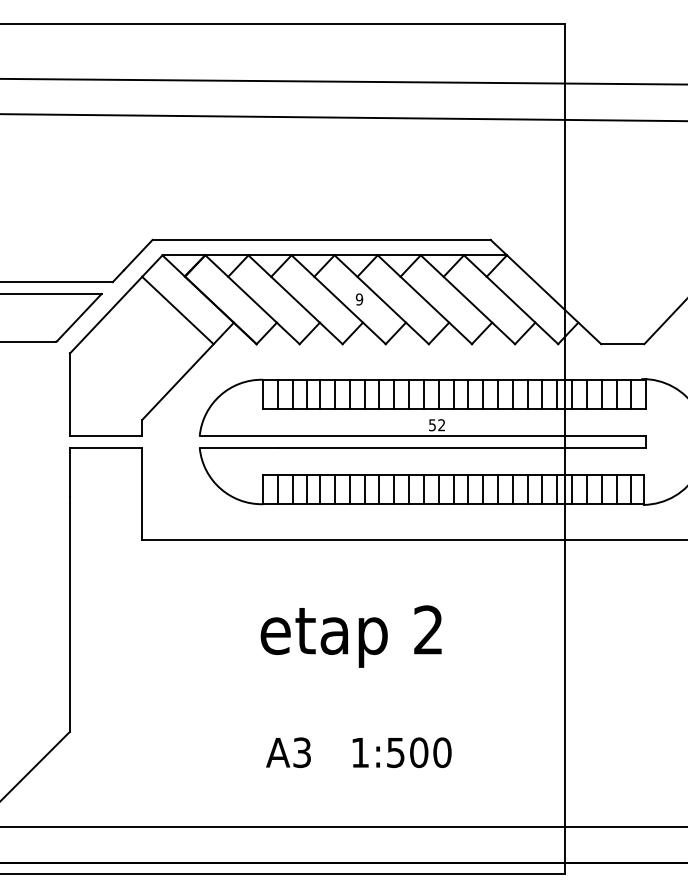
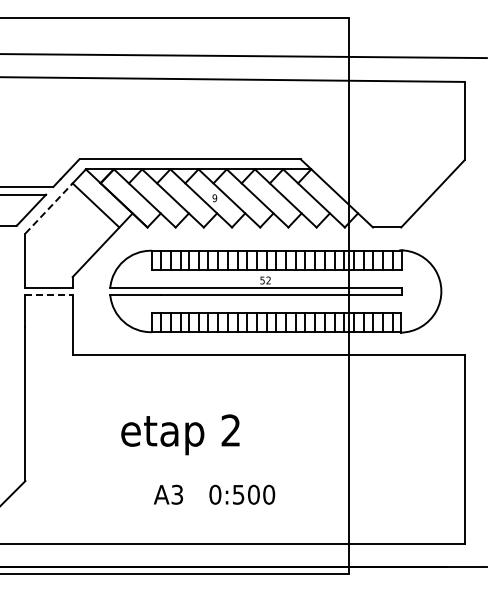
line: (106, 315) -> (49, 208), solid -> dashed
line: (106, 448) -> (49, 295), solid -> dashed
text: (351, 636) -> (180, 434), moved
text: (360, 752) -> (215, 494), 1:500 -> 0:500

